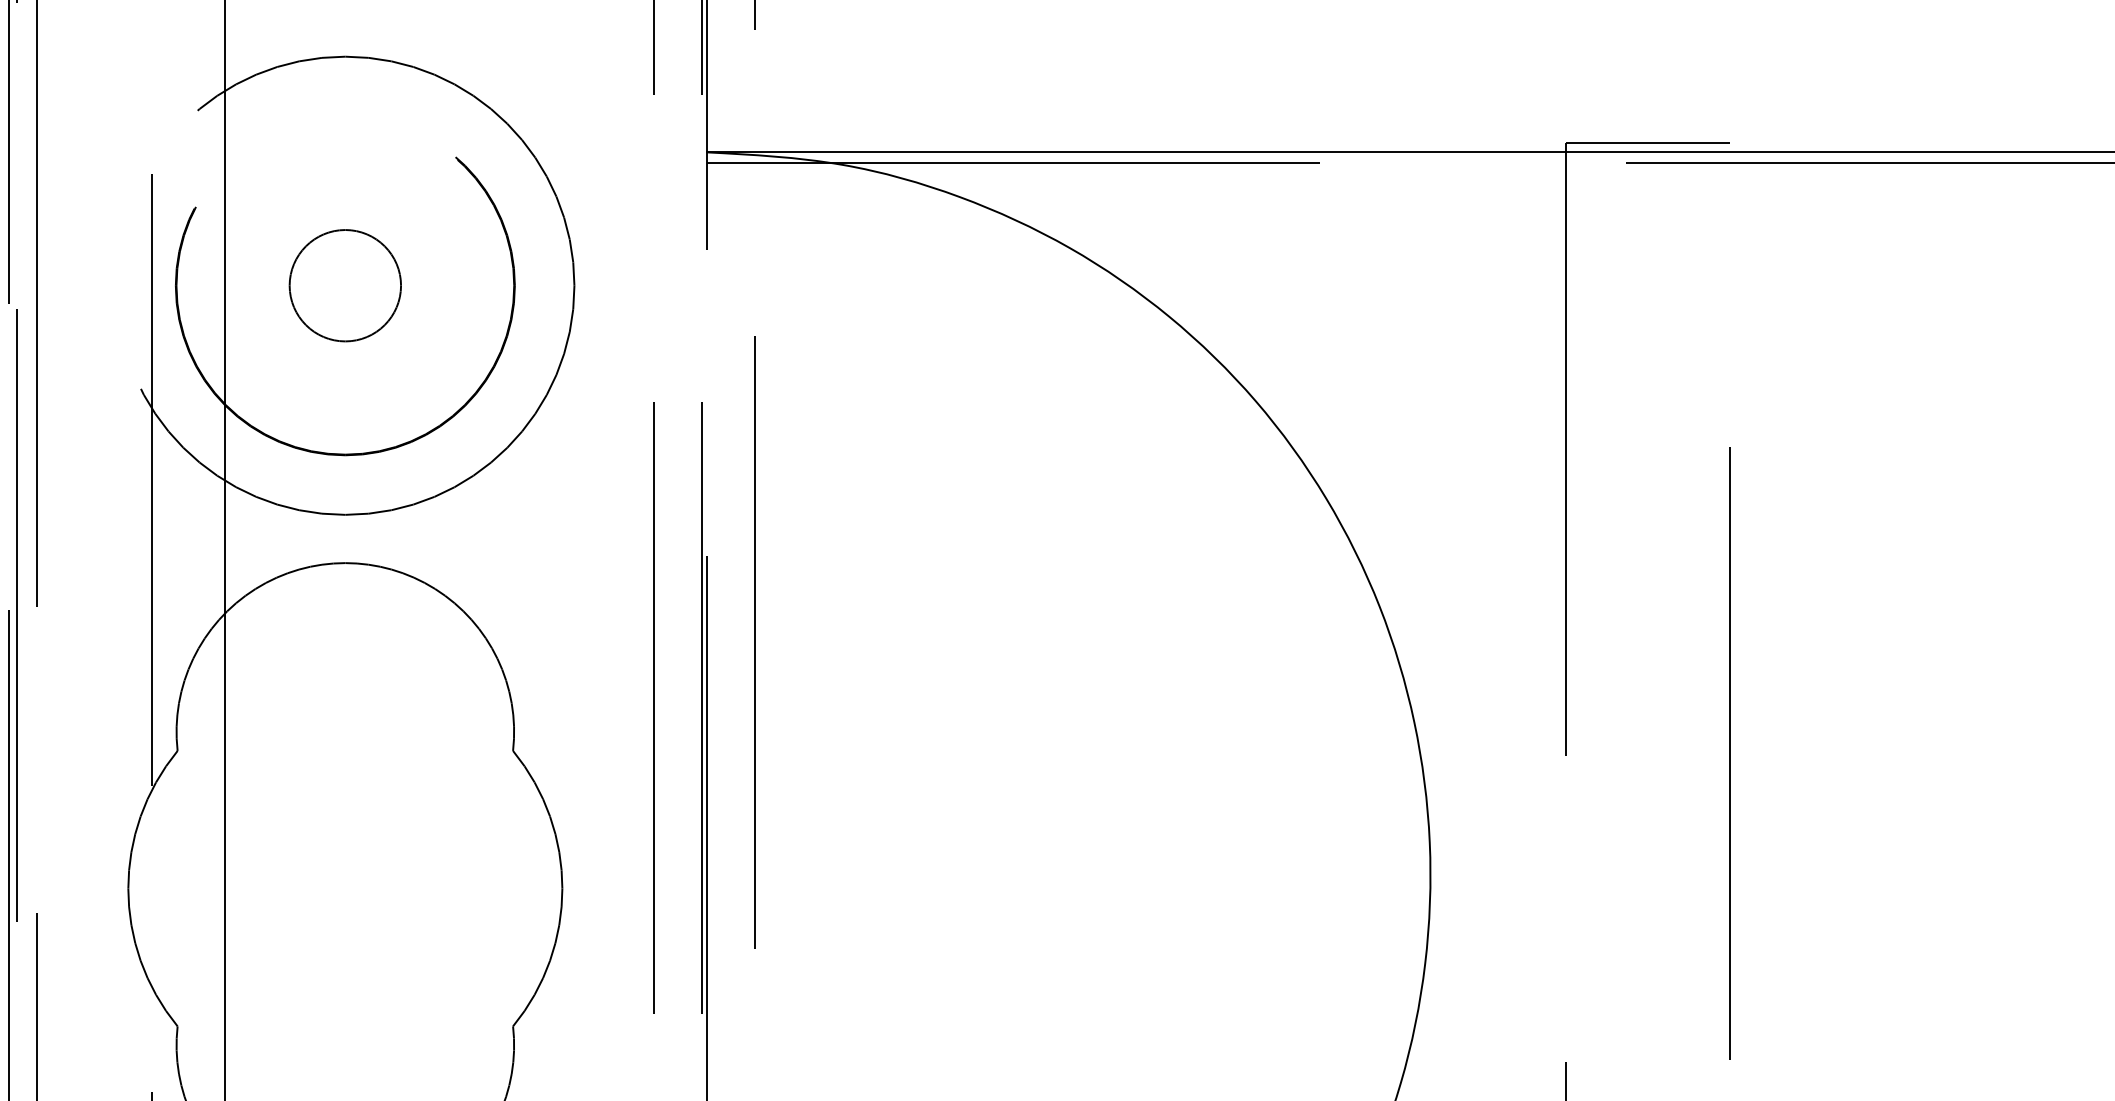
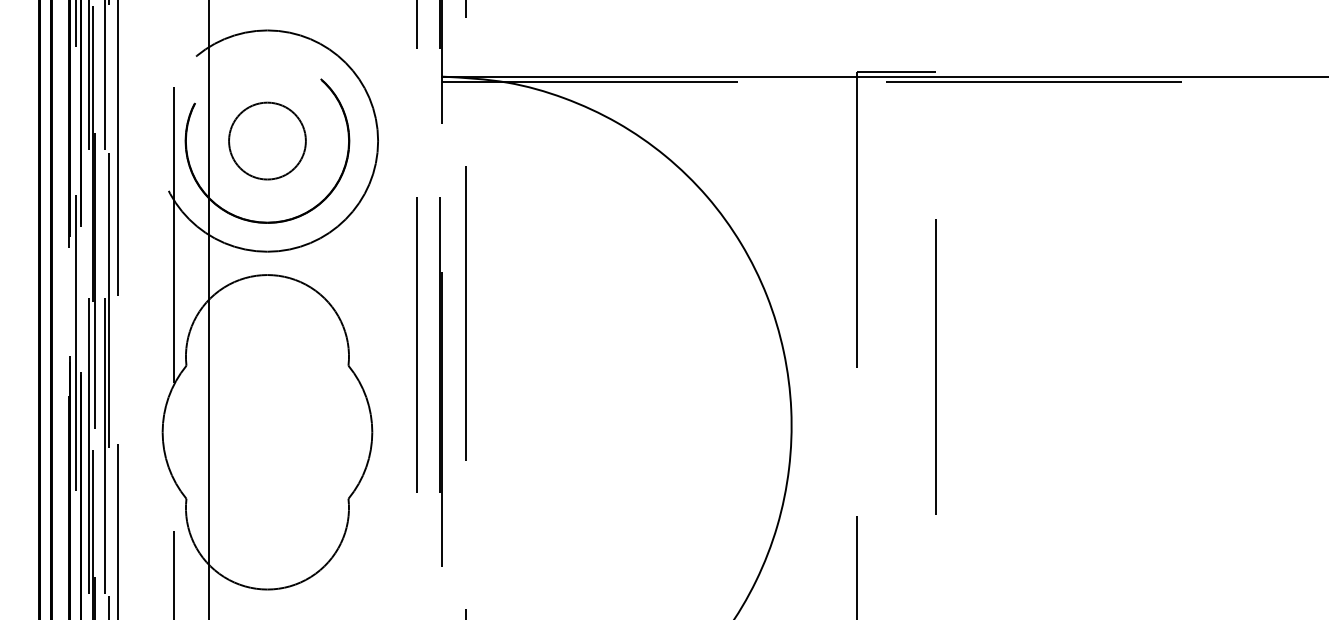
circle: (345, 284) -> (267, 140), size x1.43

